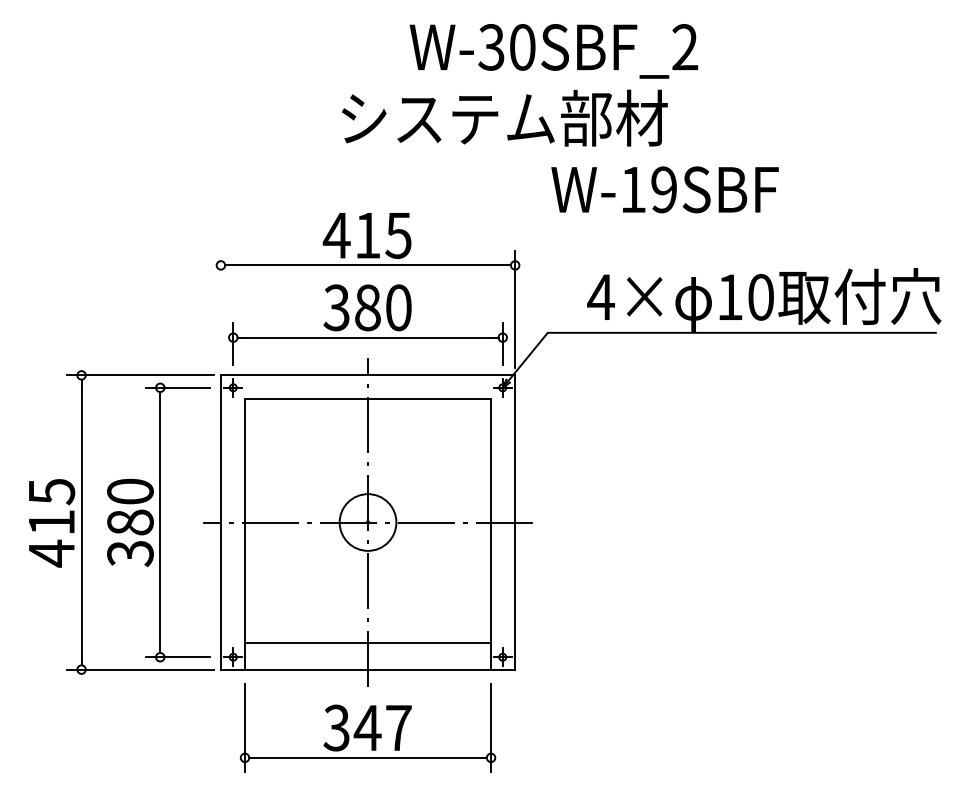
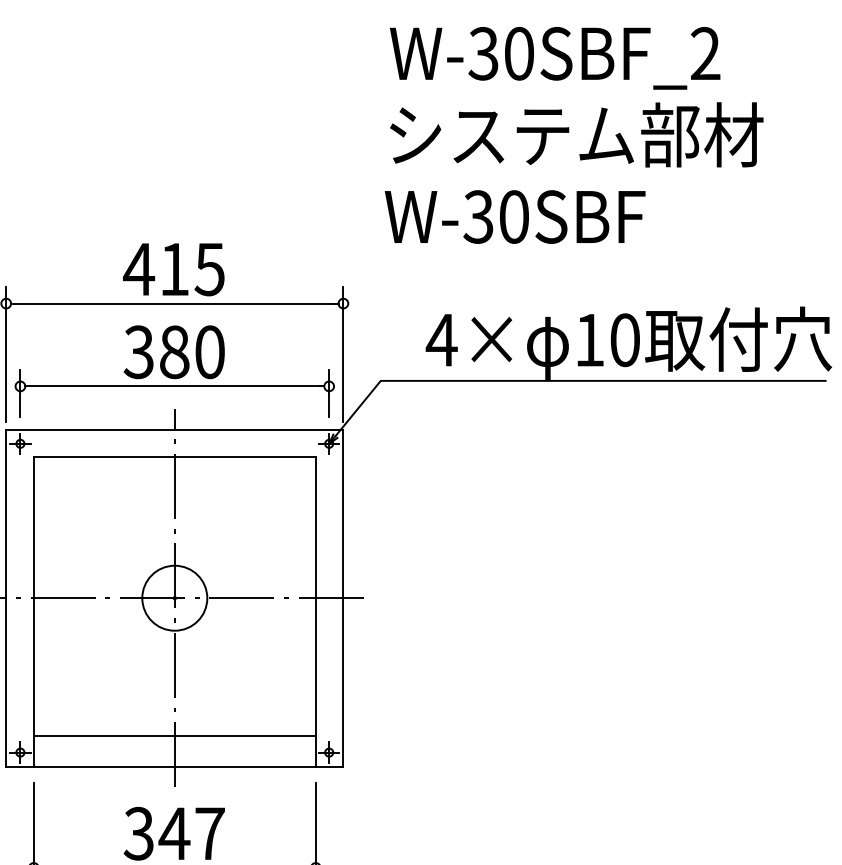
text: (553, 51) -> (554, 58), moved
text: (504, 117) -> (576, 134), moved
text: (648, 189) -> (496, 216), W-19SBF -> W-30SBF
line: (220, 309) -> (5, 354), added

